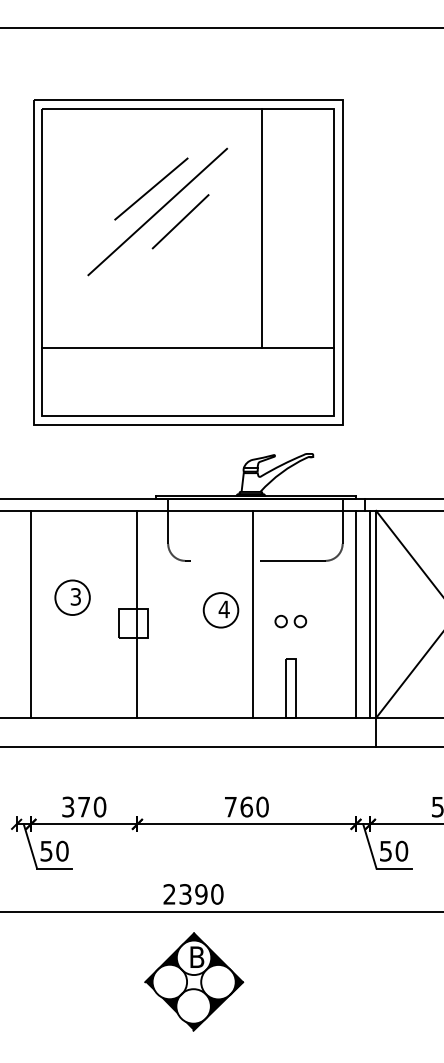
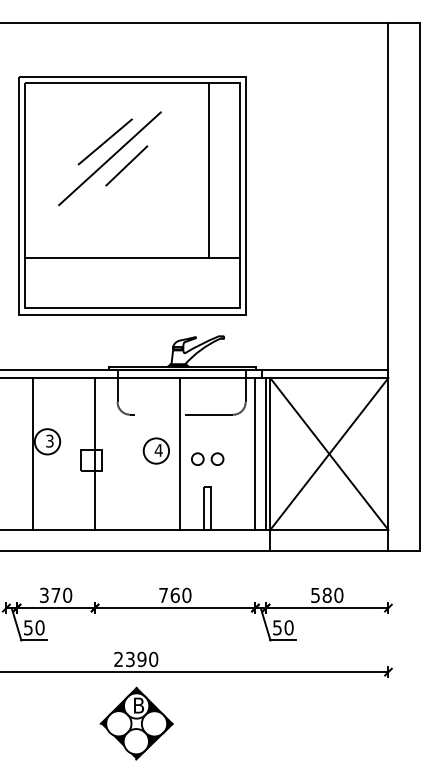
line: (262, 227) -> (209, 170), moved
line: (30, 615) -> (32, 454), moved
part: (290, 621) -> (207, 459), size x1.4

